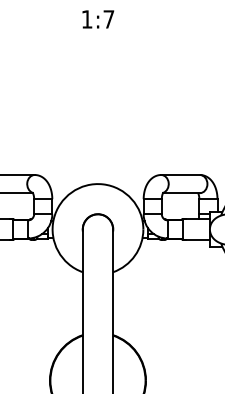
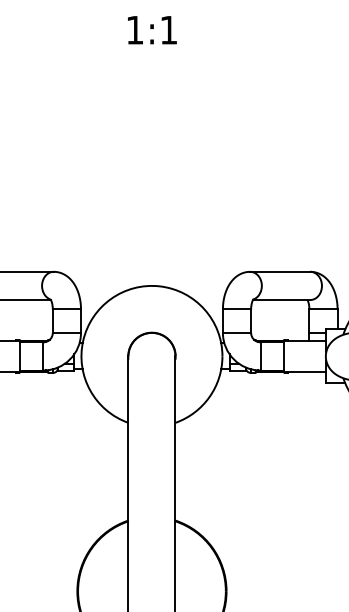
text: (108, 19) -> (168, 30), 1:7 -> 1:1

